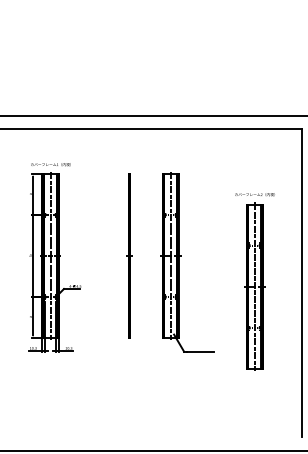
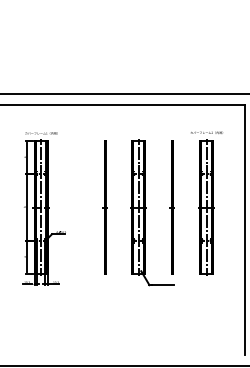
part: (211, 255) -> (171, 207), added
part: (255, 281) -> (207, 203), moved

